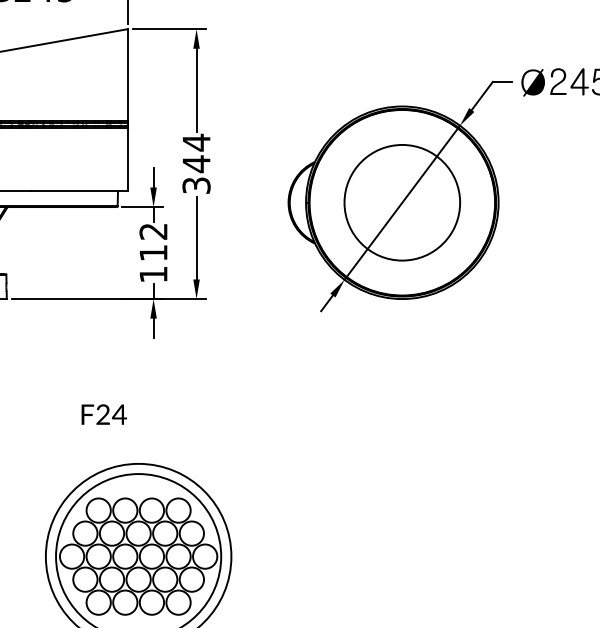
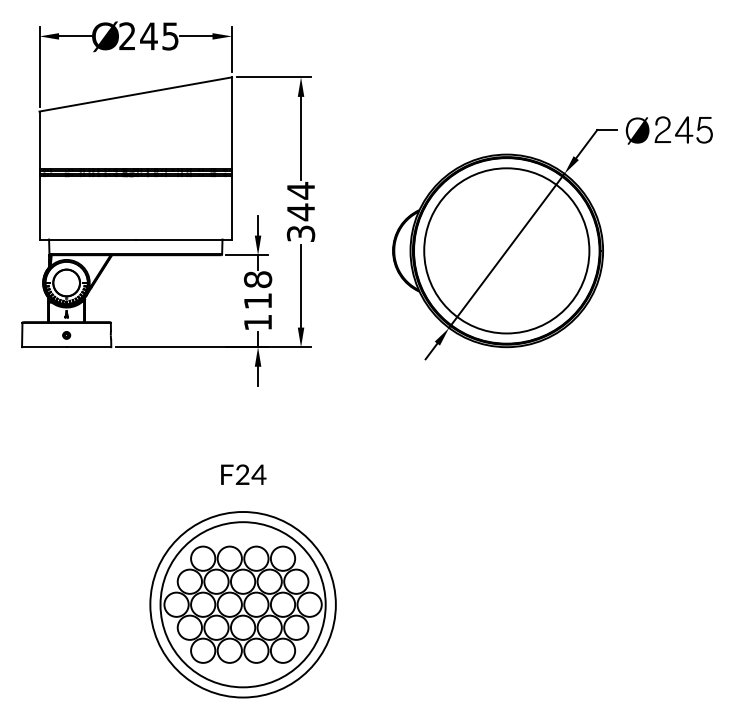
circle: (402, 202) -> (506, 250), size x1.43
text: (154, 231) -> (258, 279), 112 -> 118
text: (104, 414) -> (243, 474), moved

